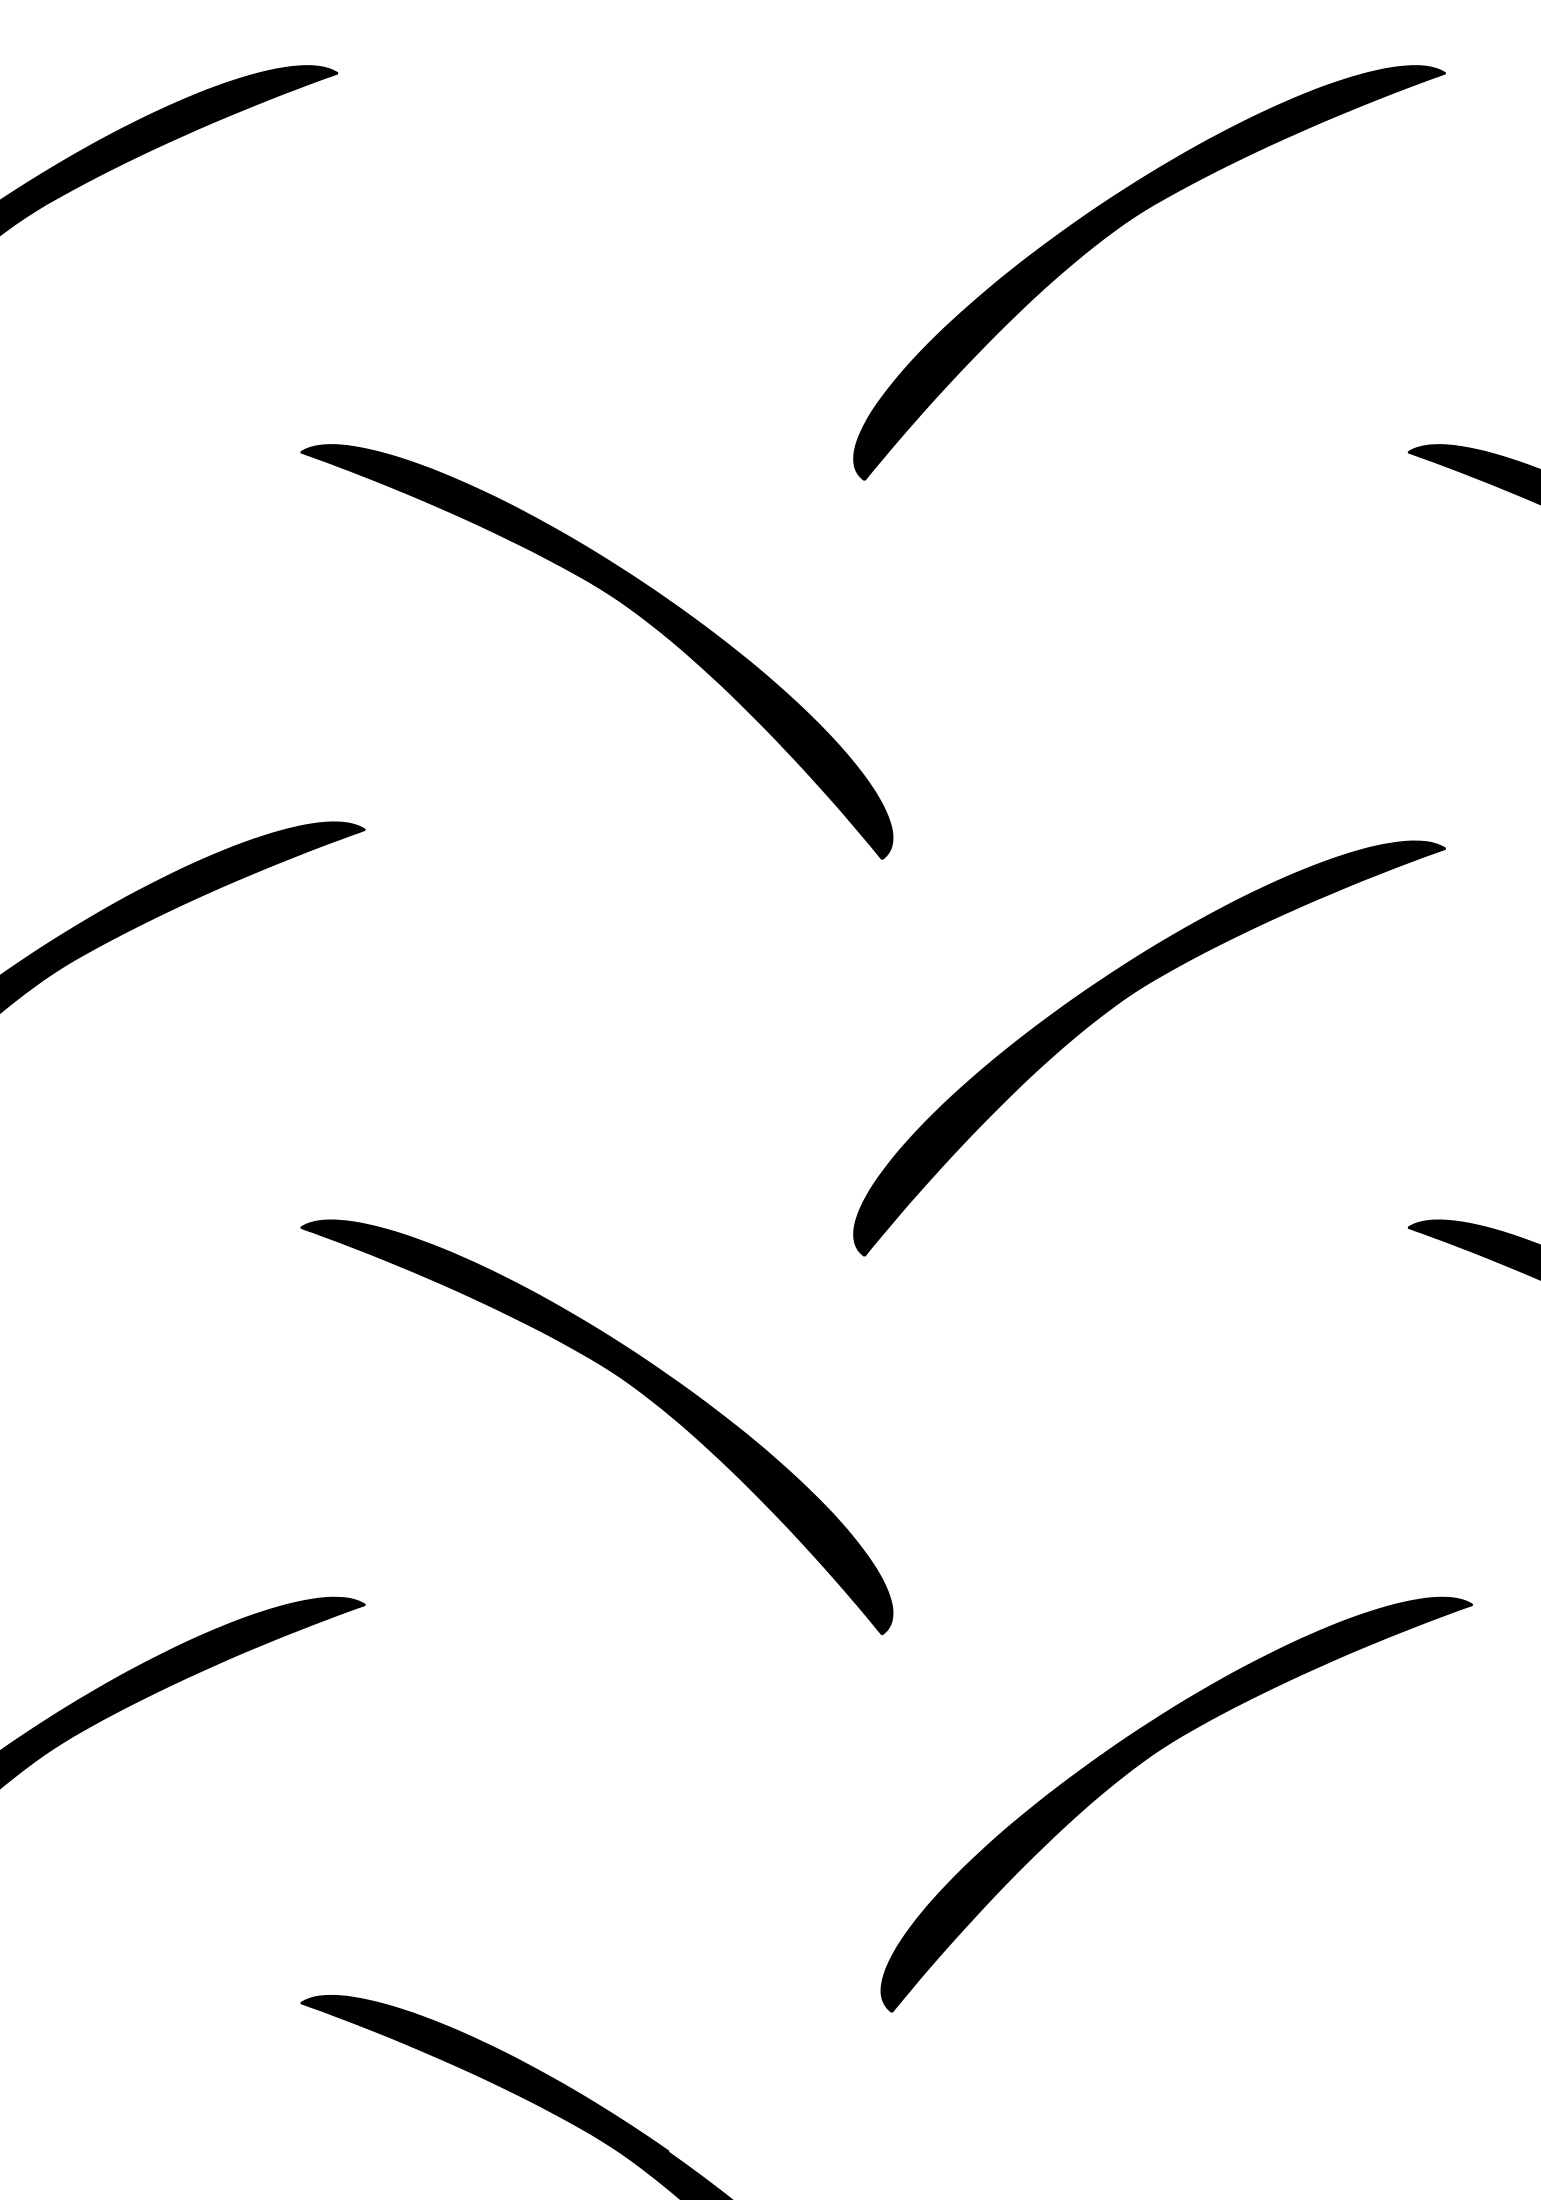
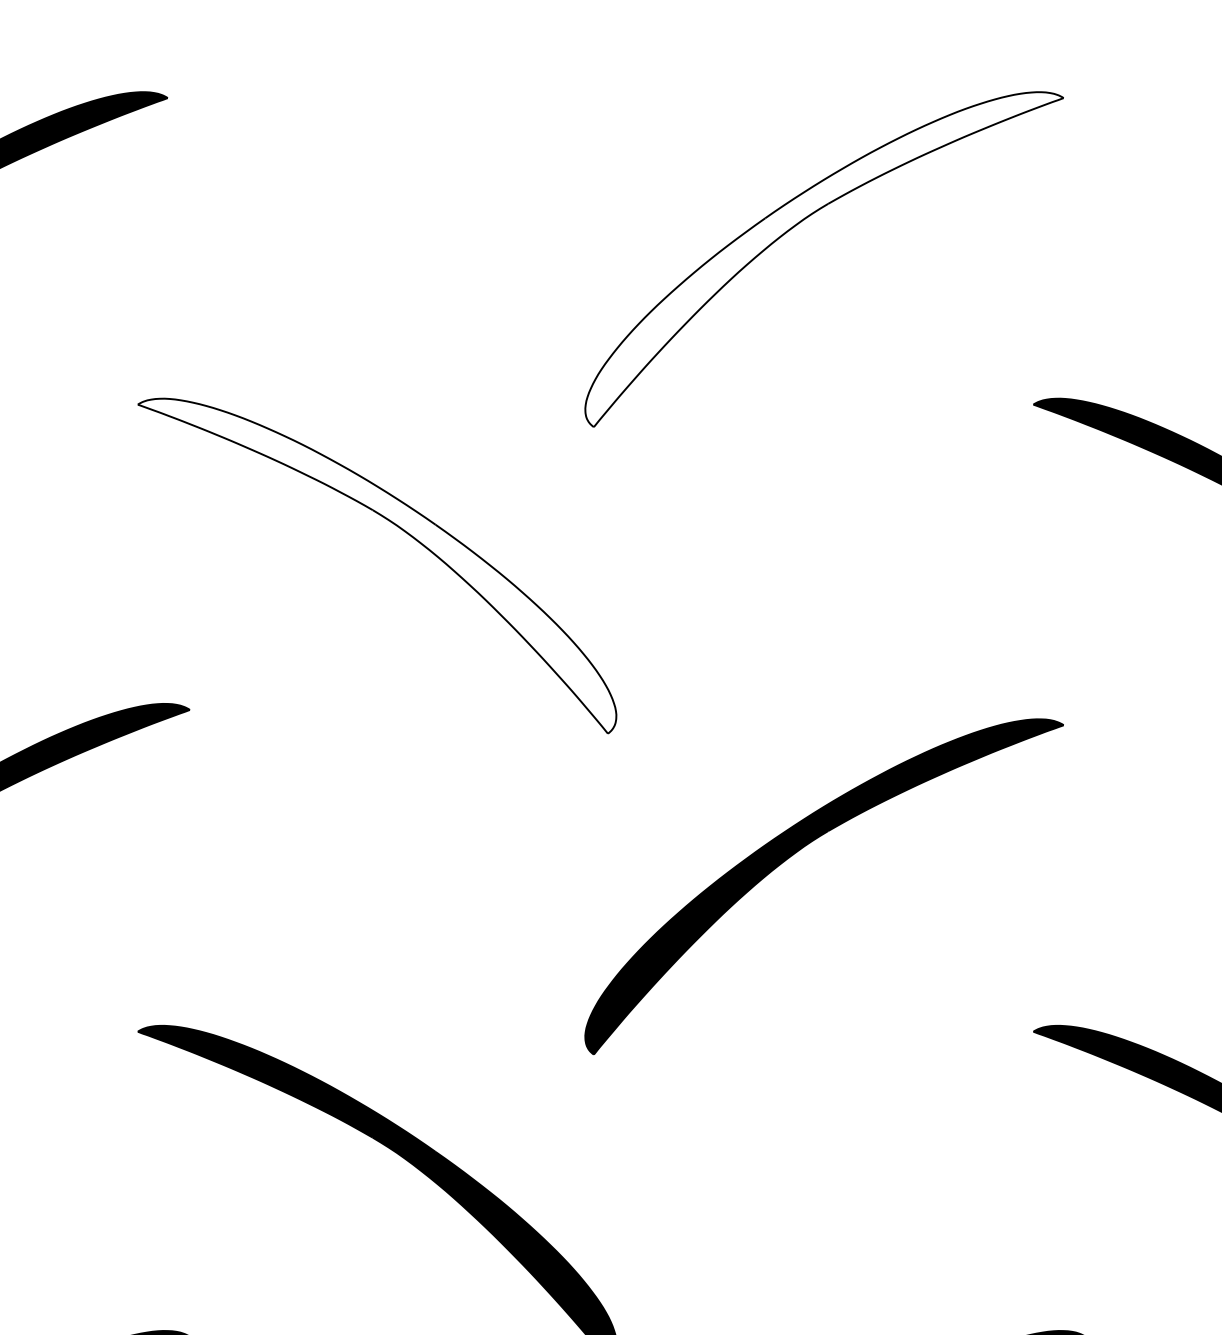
fill: (1149, 273) -> (824, 259), removed
fill: (596, 652) -> (376, 566), removed

